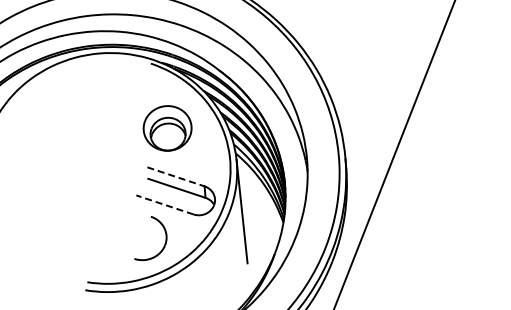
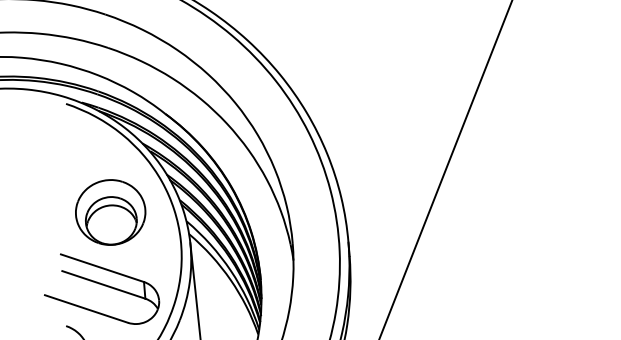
part: (167, 128) -> (110, 212), moved
line: (176, 177) -> (103, 269), dashed -> solid
line: (164, 204) -> (85, 308), dashed -> solid

